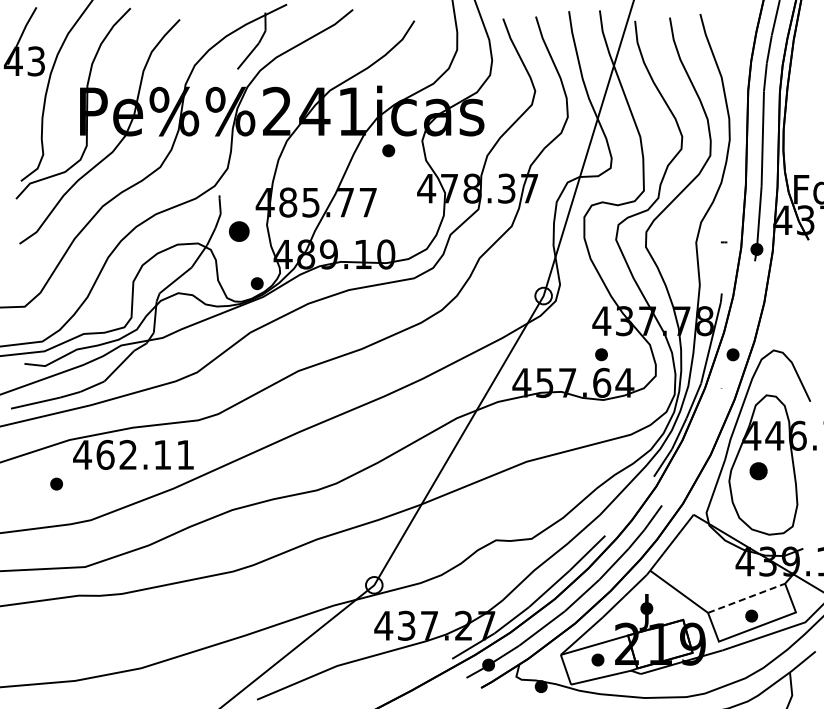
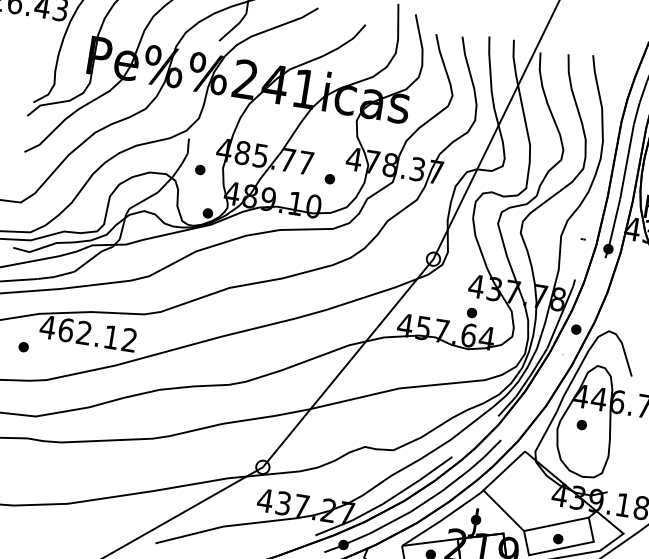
part: (388, 150) -> (329, 178), moved
part: (239, 231) -> (200, 169), size x0.62
text: (184, 454) -> (128, 339), 462.11 -> 462.12
part: (758, 470) -> (581, 424), size x0.71
line: (747, 598) -> (557, 524), dashed -> solid

